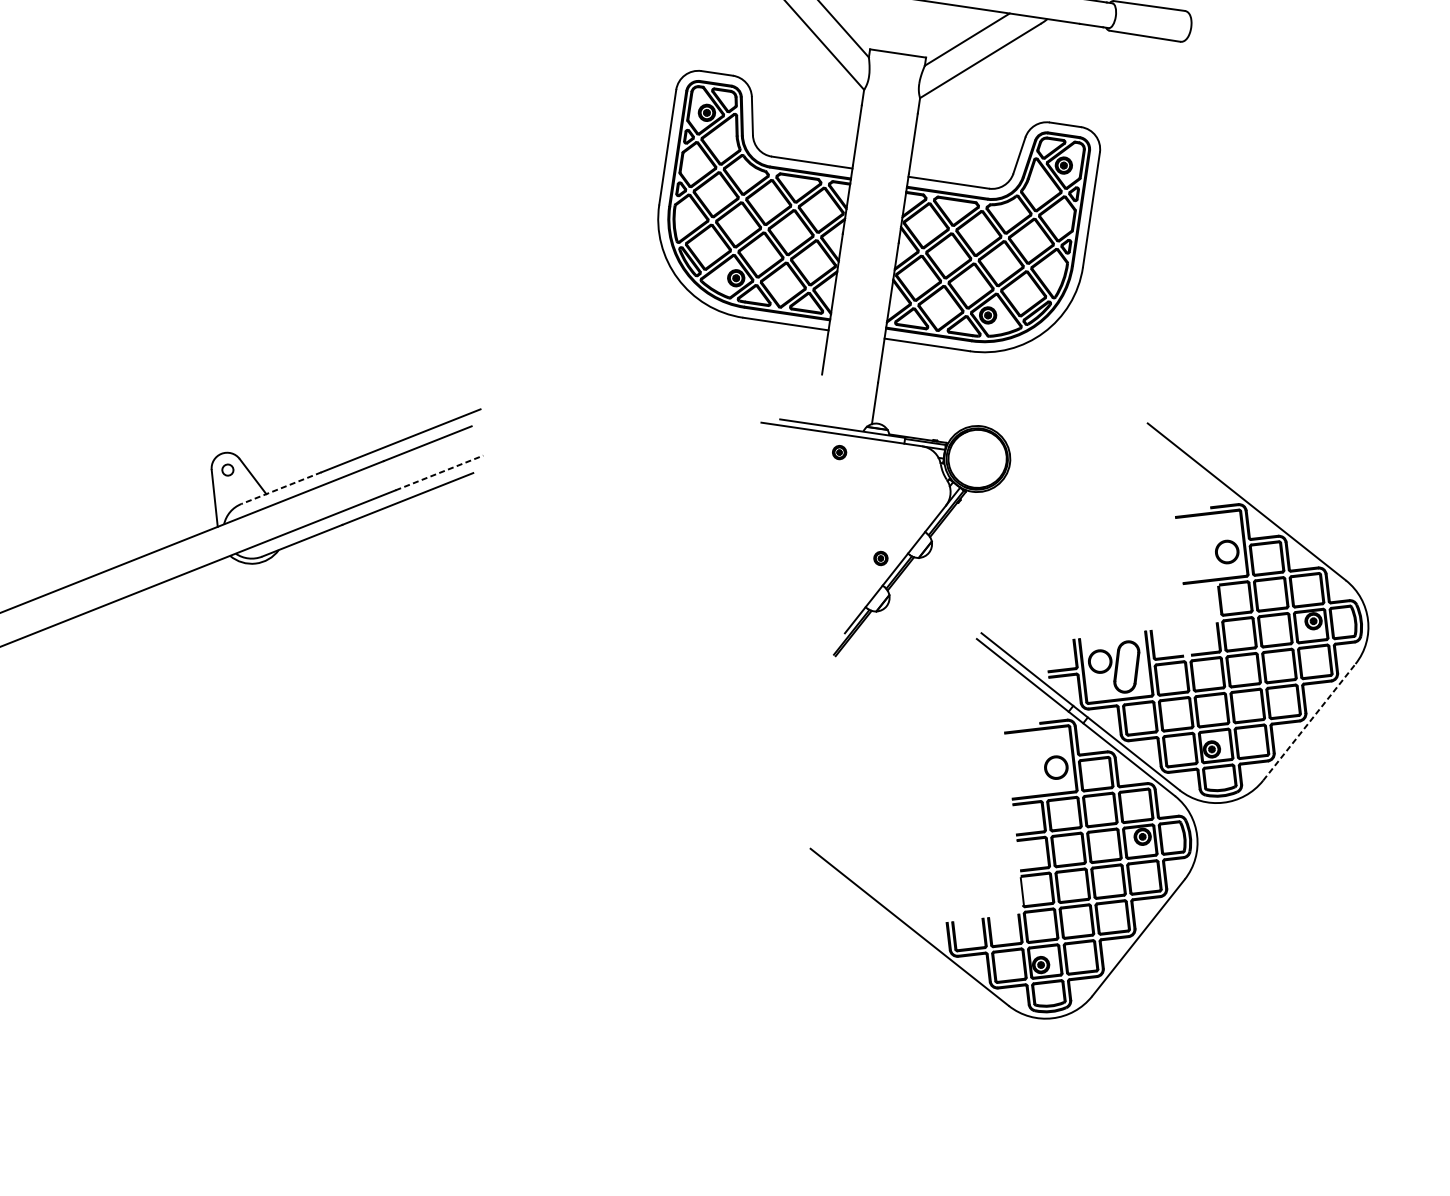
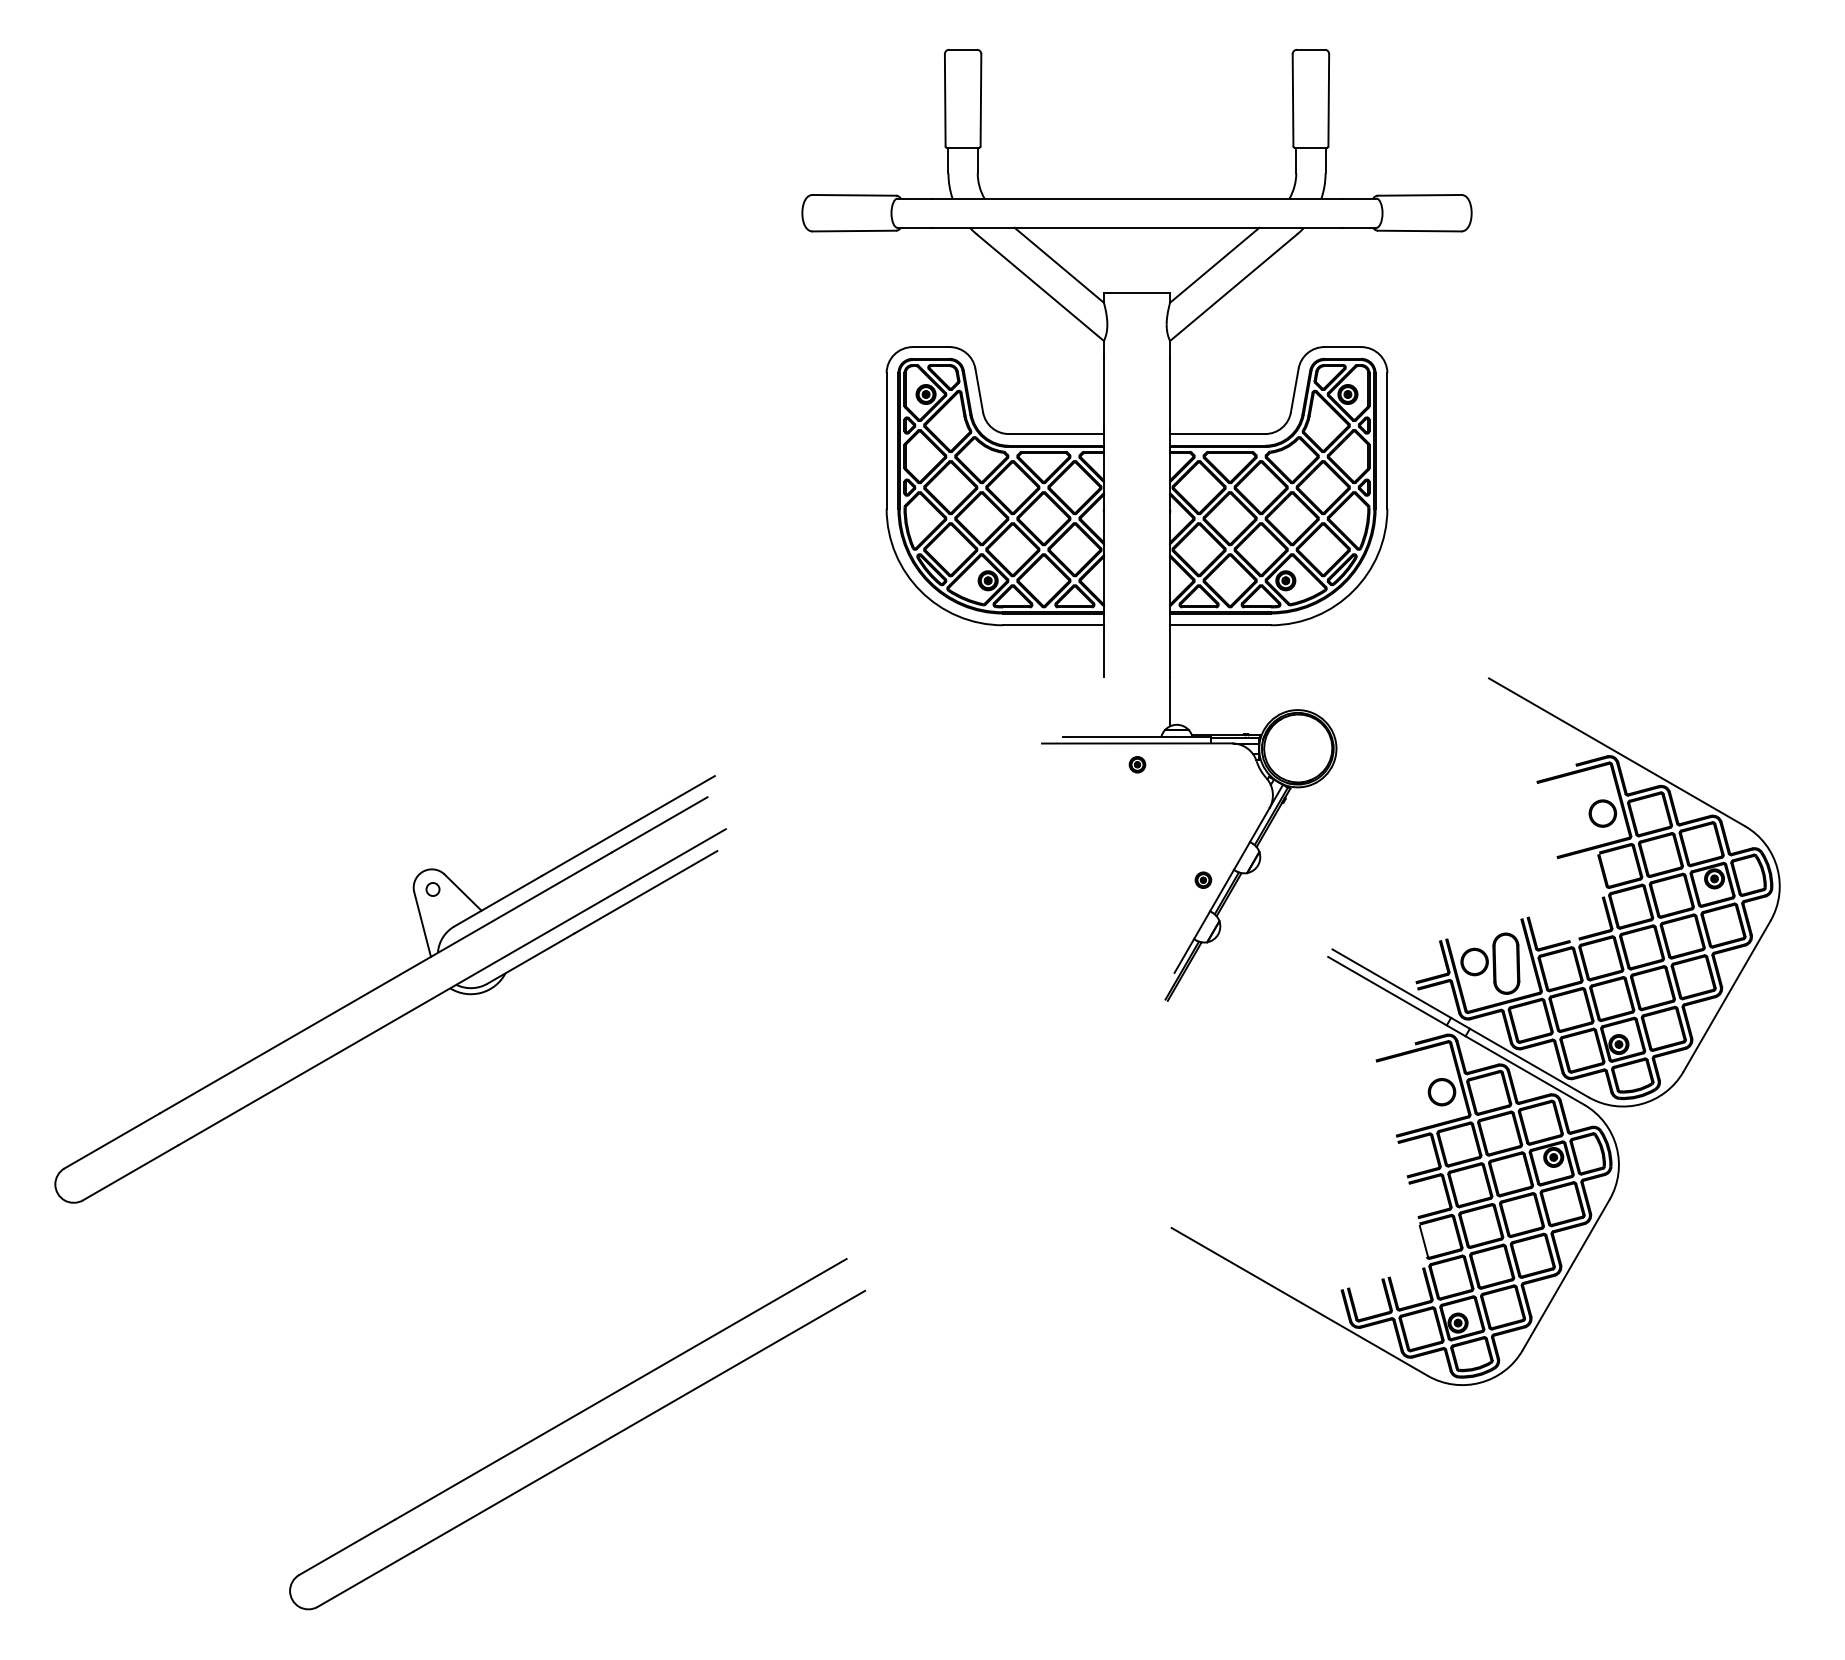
line: (439, 472) -> (678, 856), dashed -> solid
line: (280, 488) -> (497, 901), dashed -> solid
line: (1308, 722) -> (1726, 996), dashed -> solid
part: (277, 936) -> (569, 1420), added

